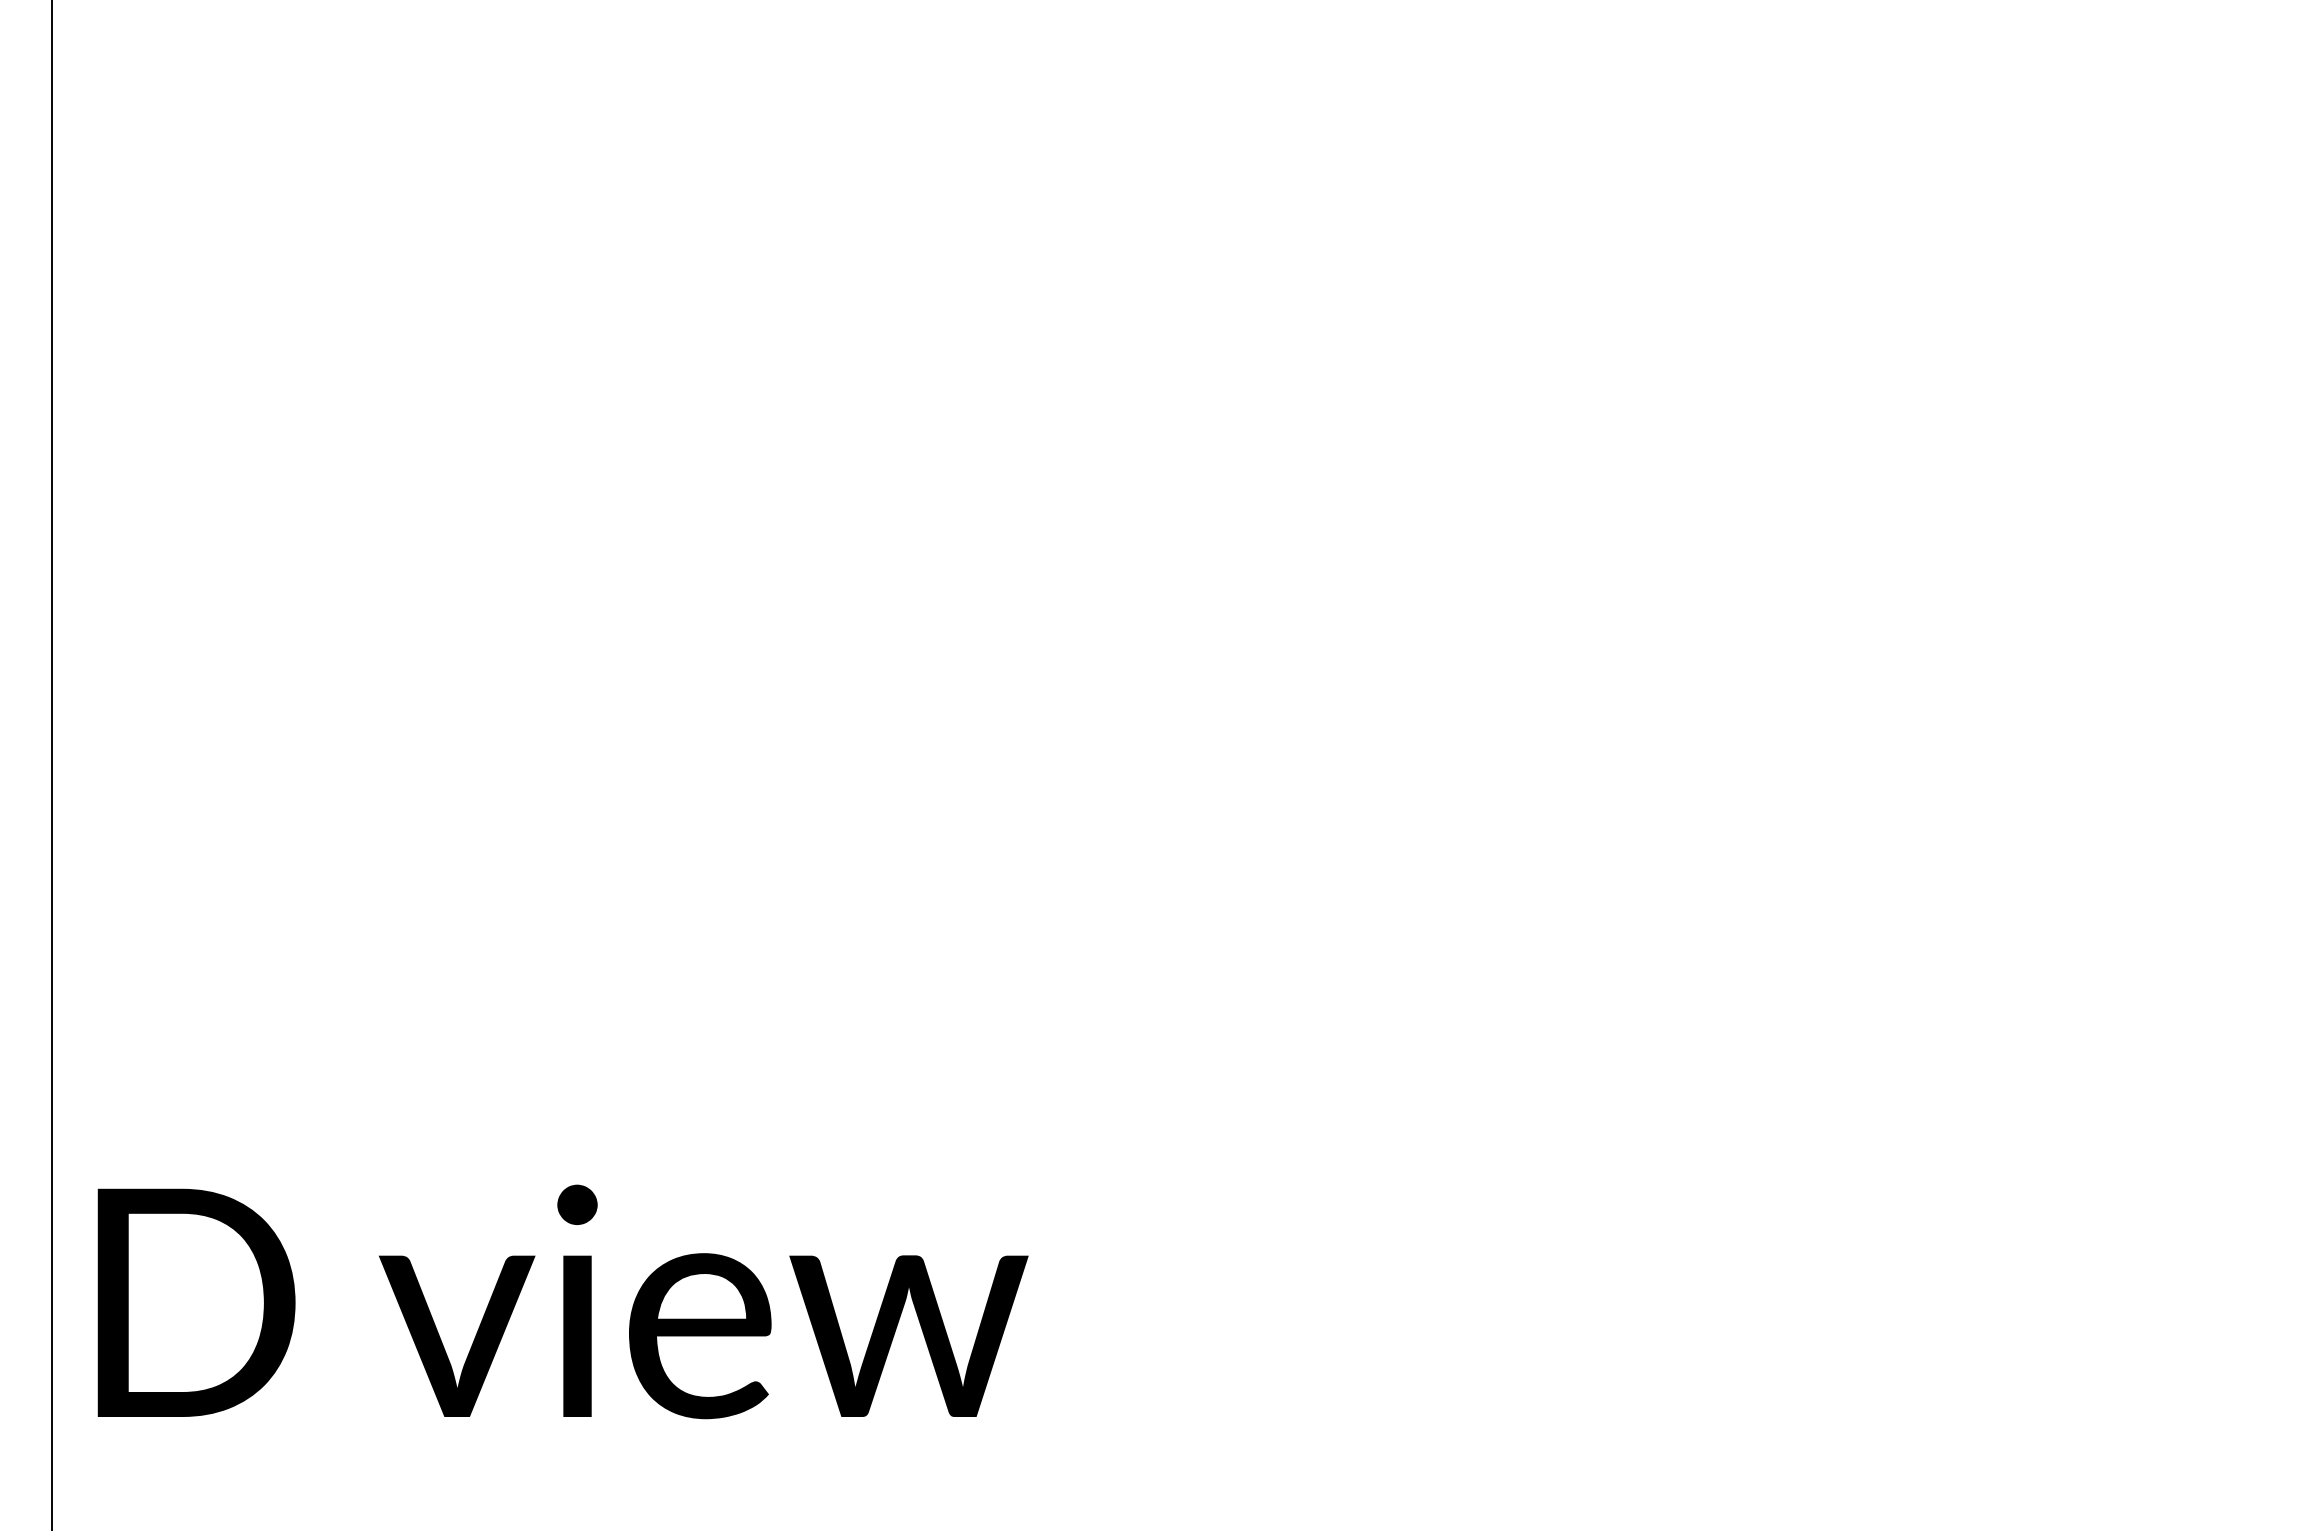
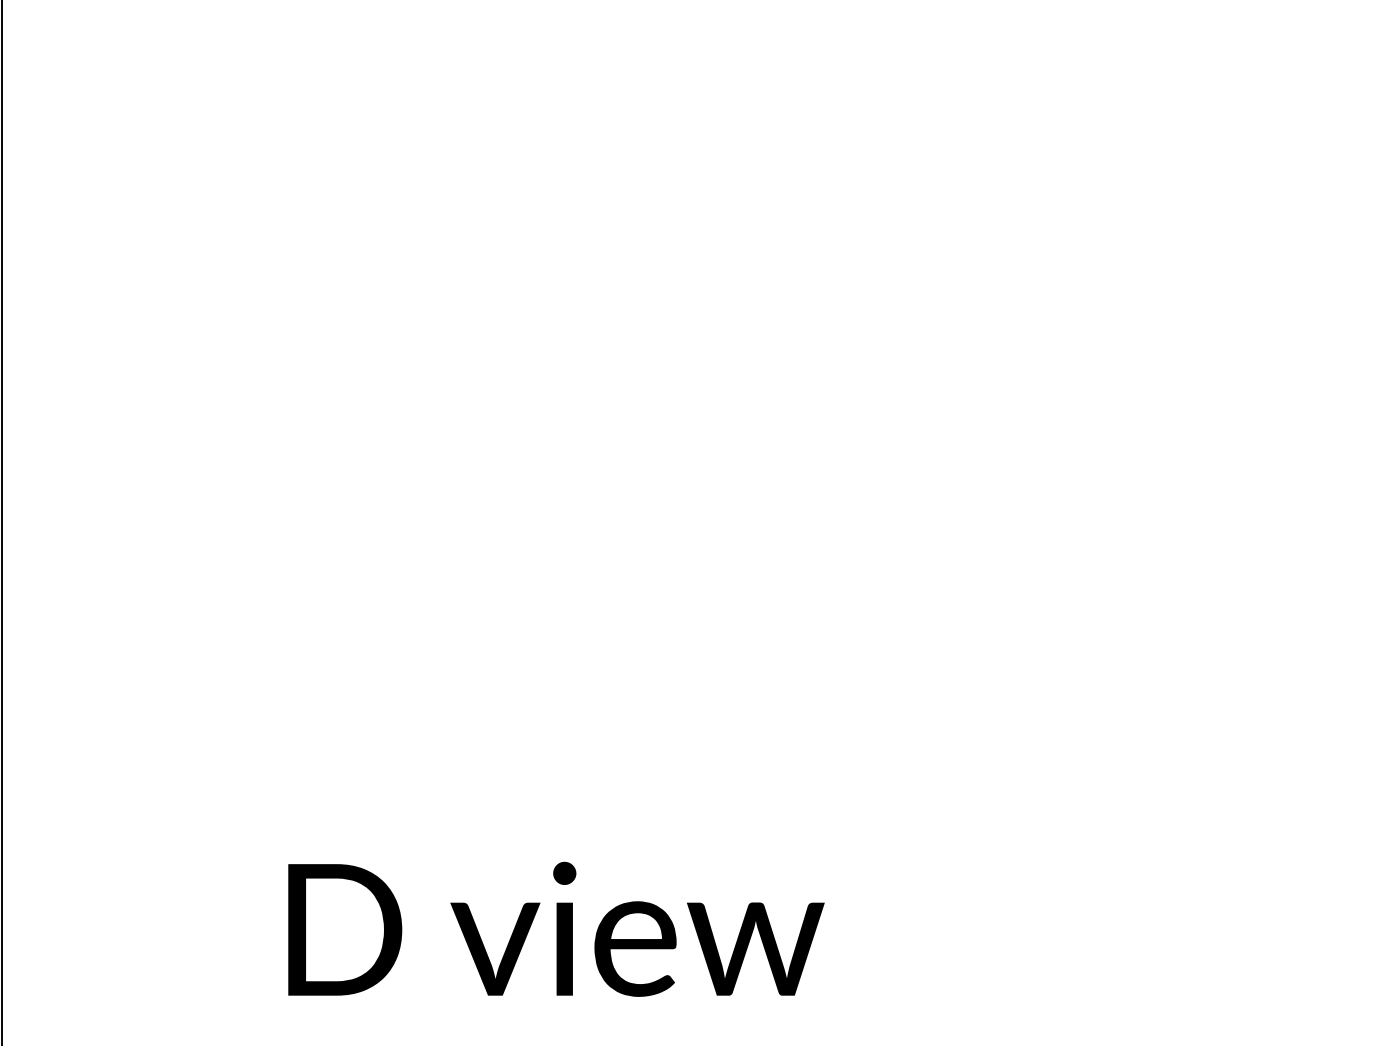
text: (563, 1300) -> (556, 928), moved

